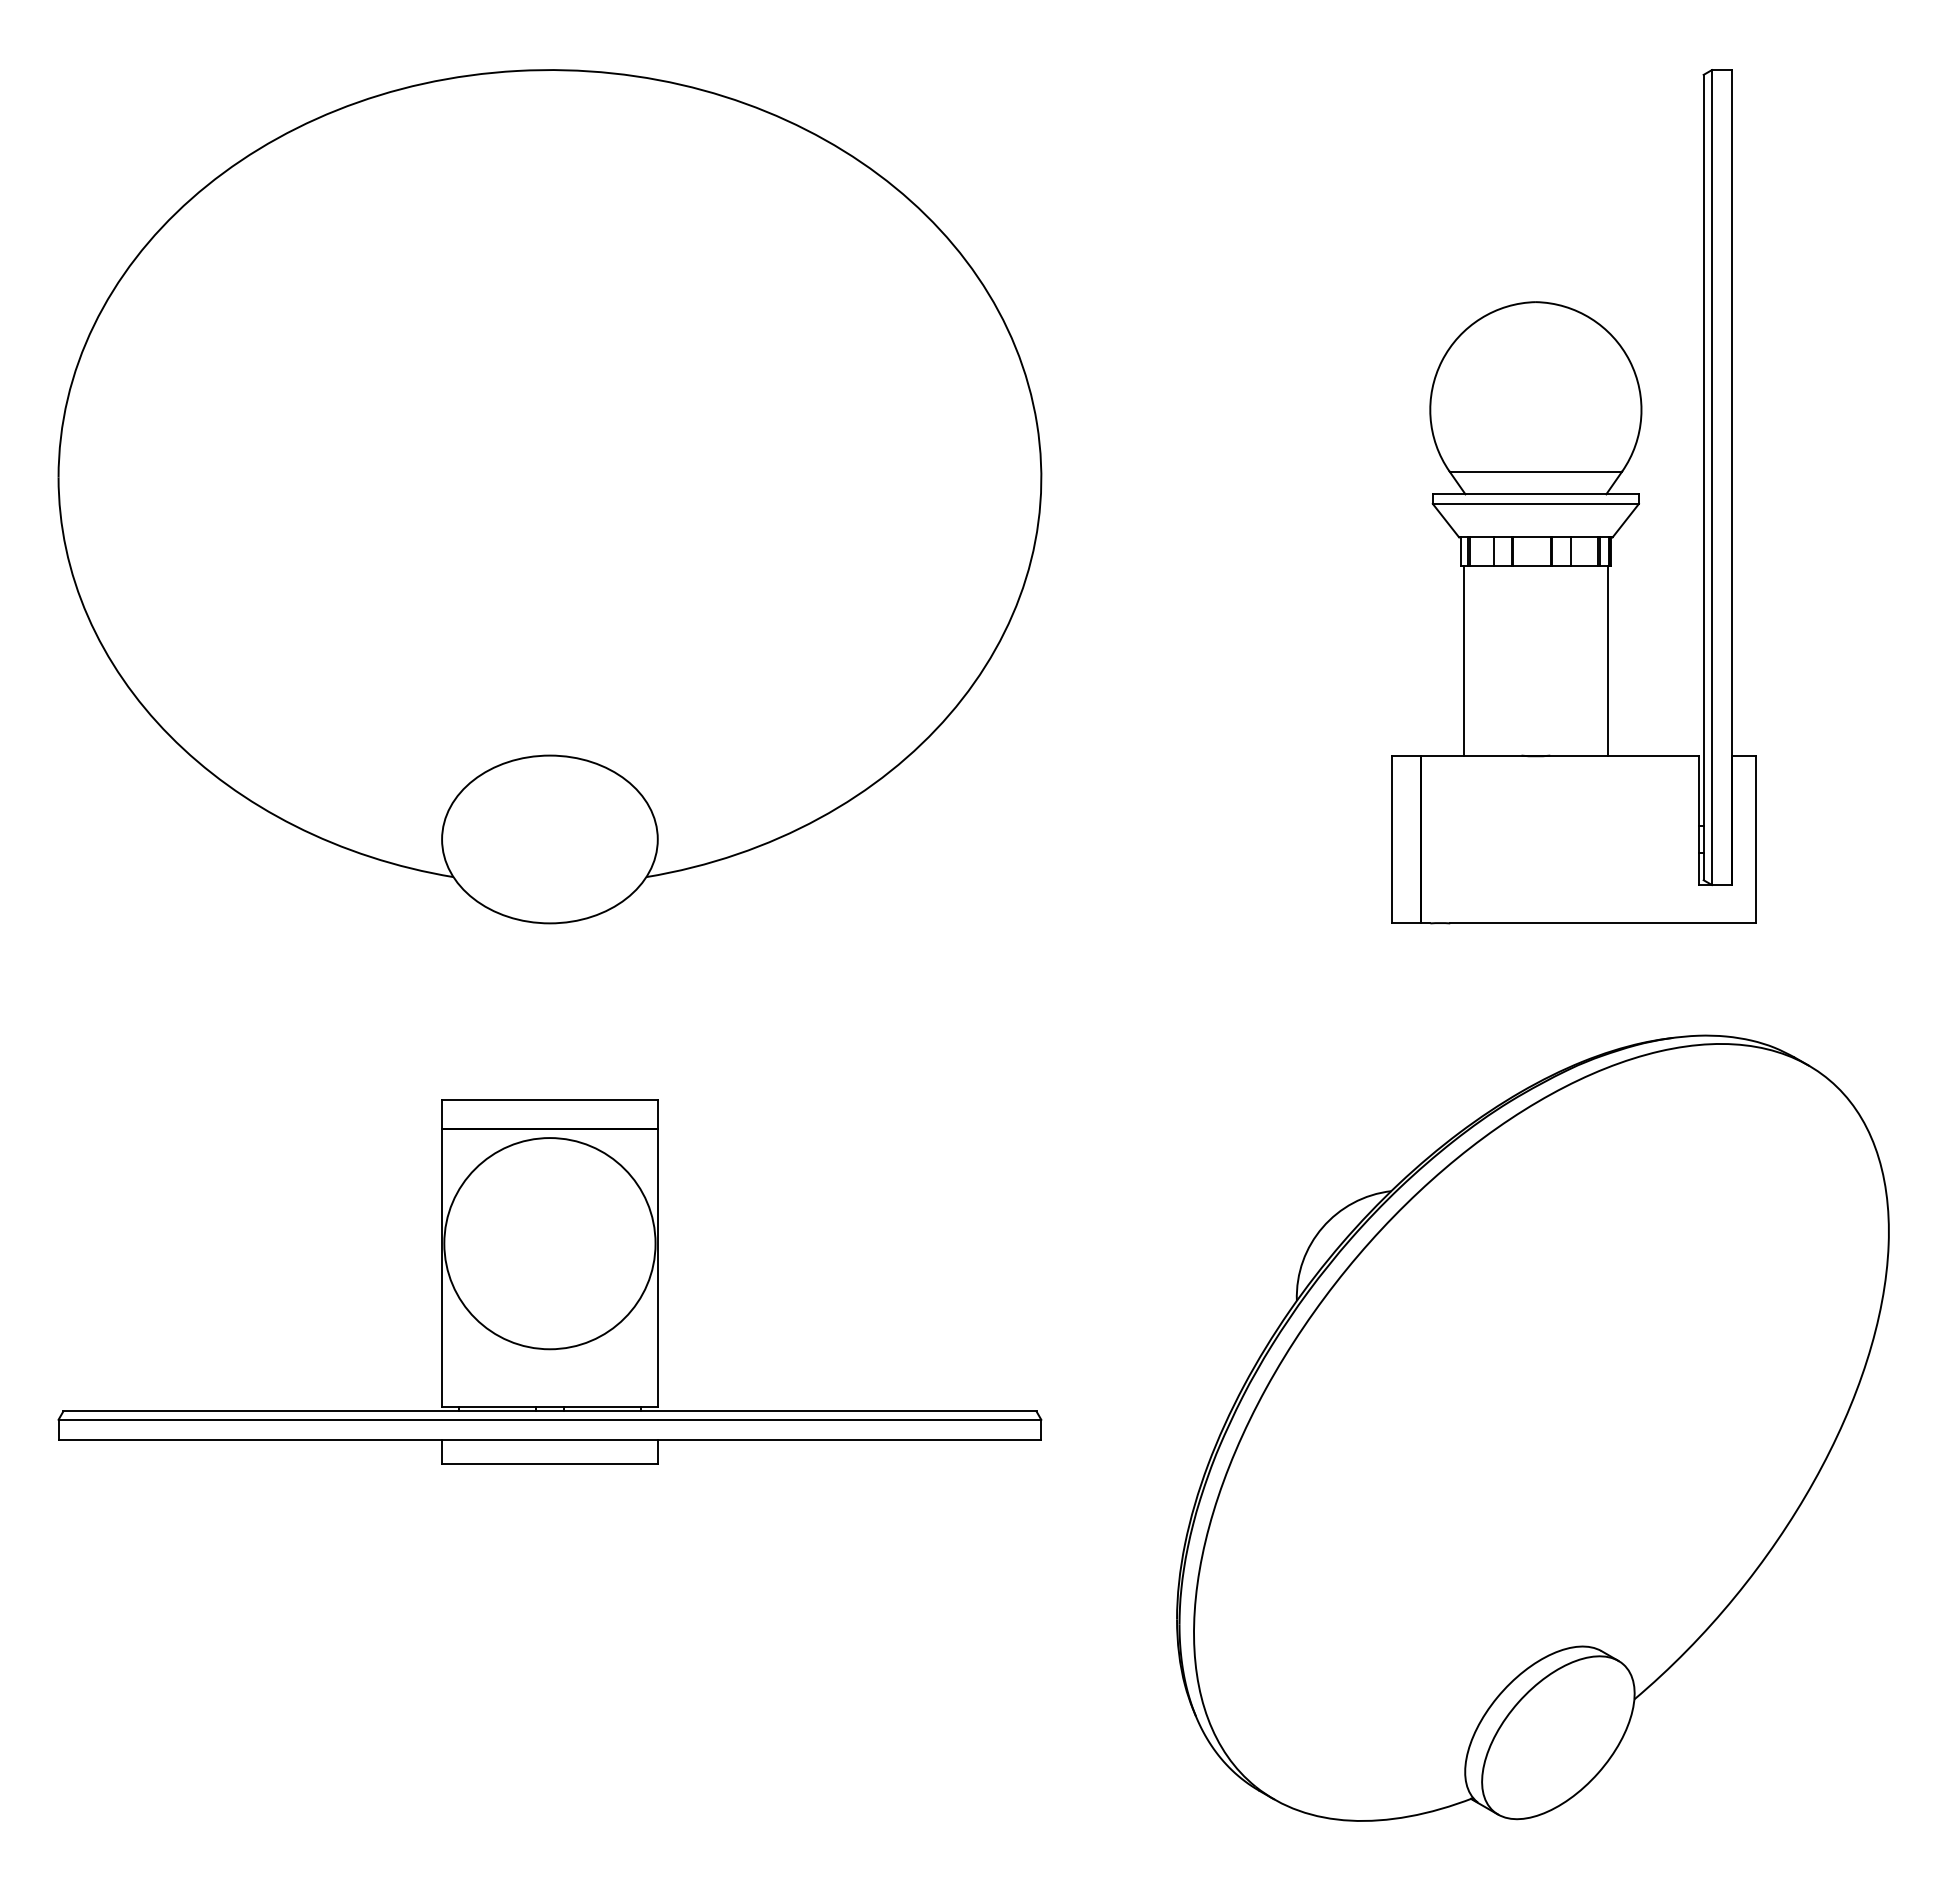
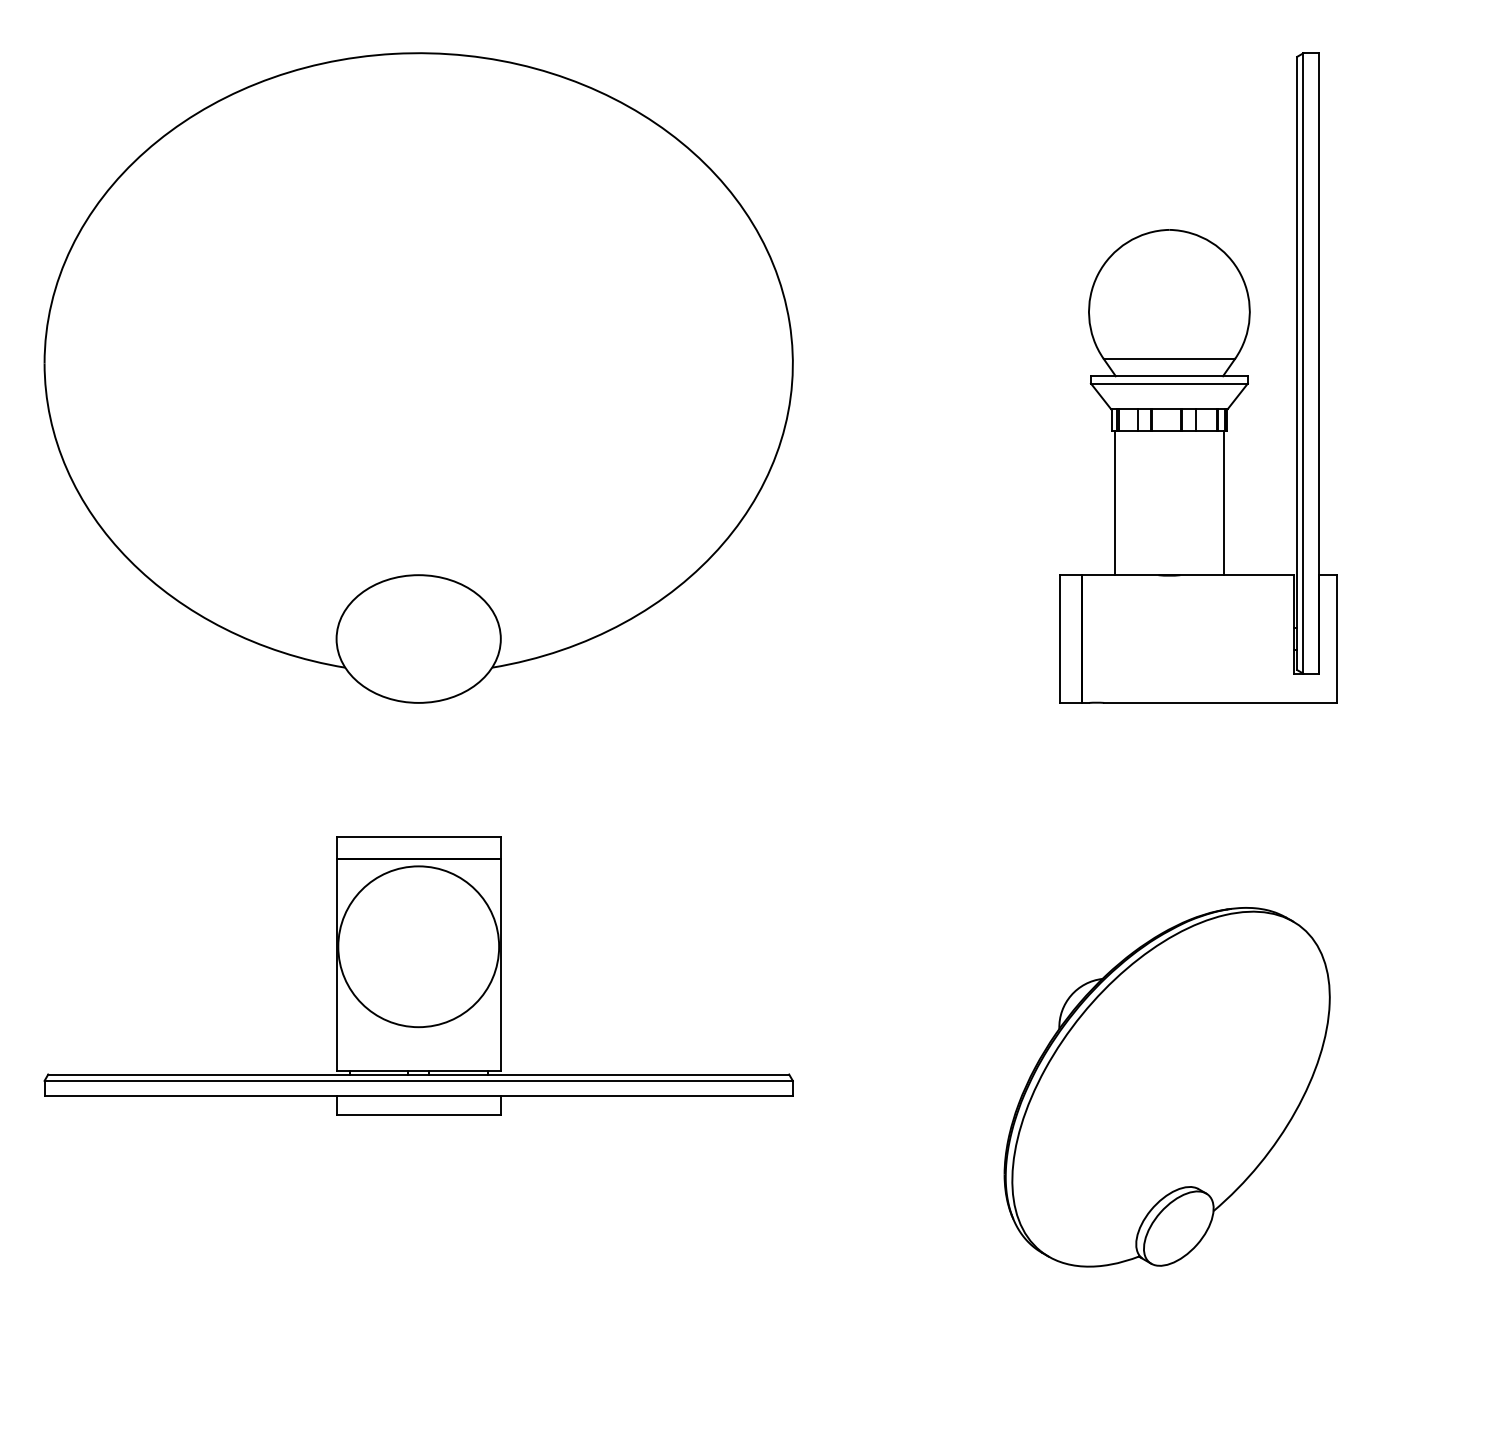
part: (1532, 1427) -> (1166, 1086), size x0.6

